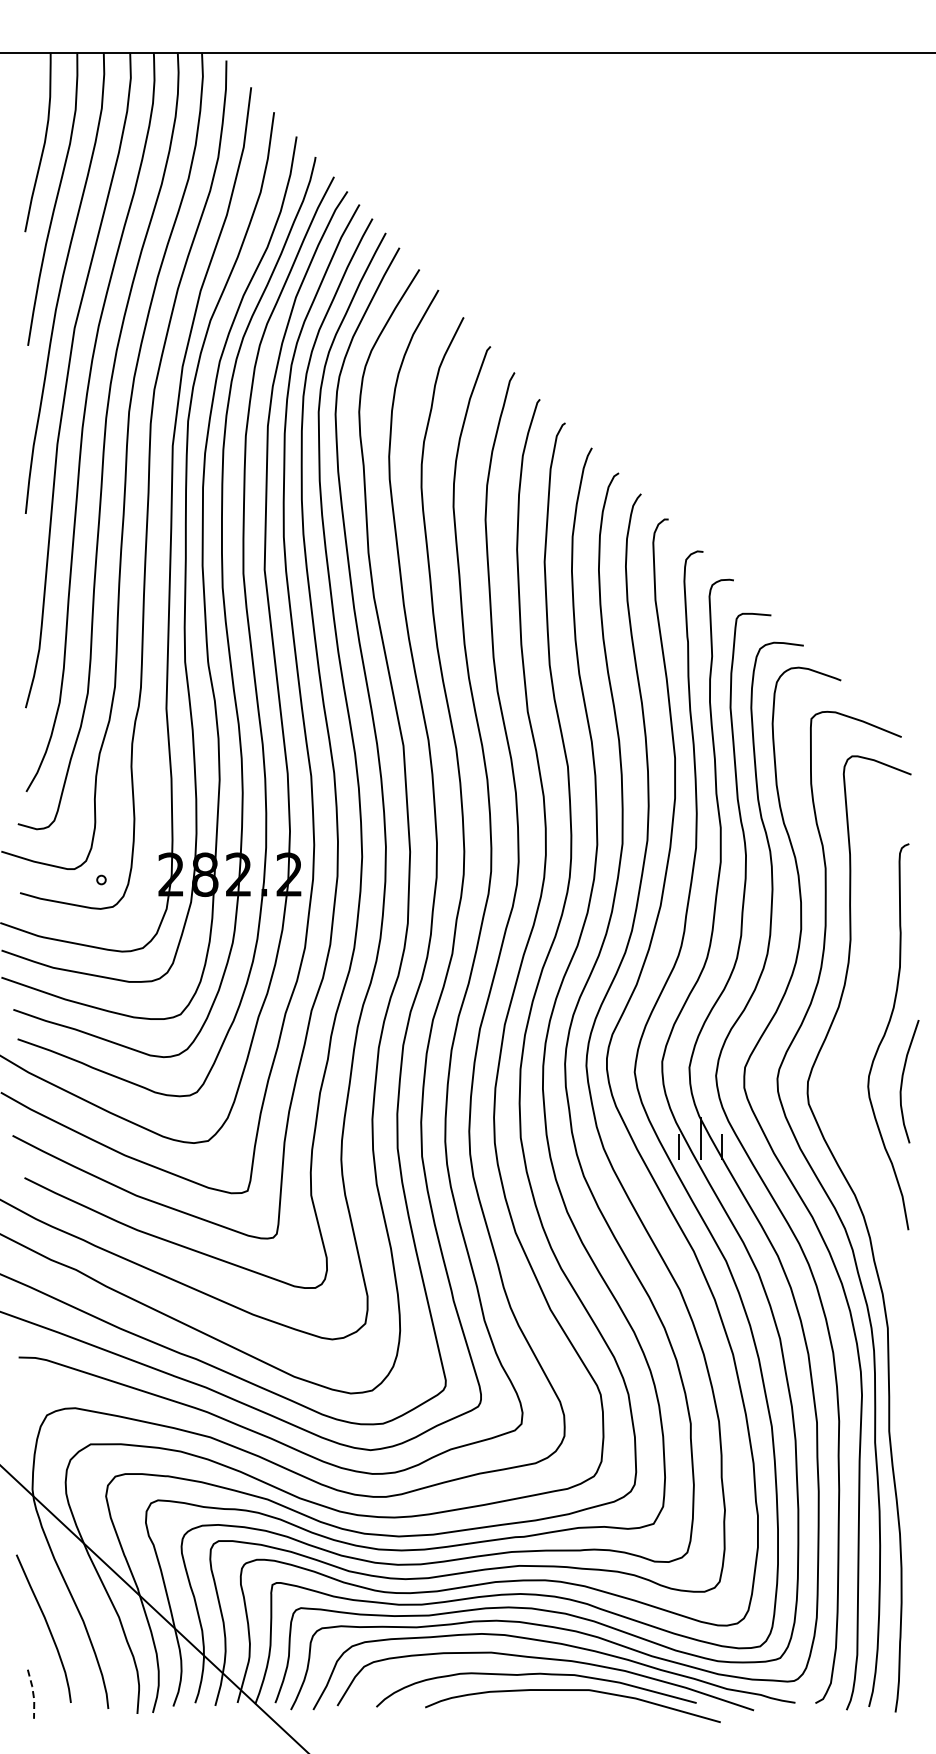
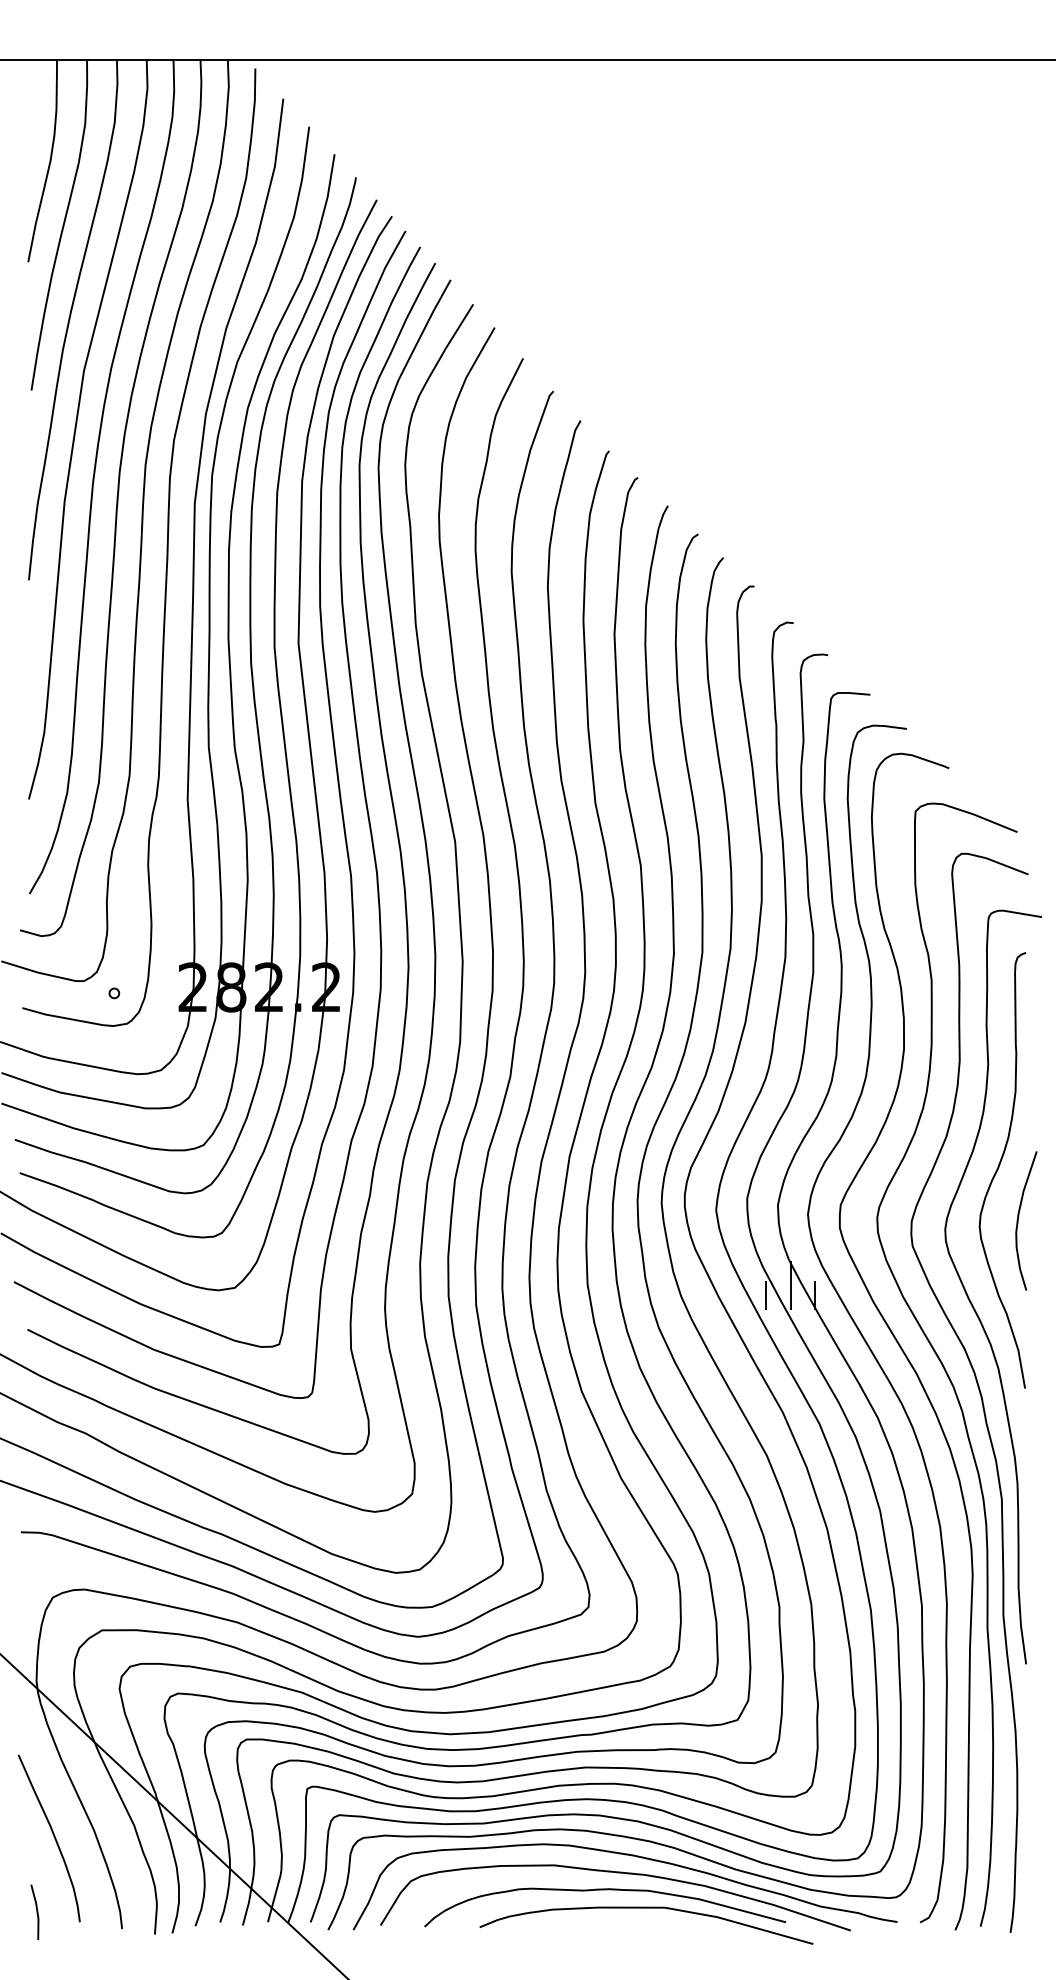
curve: (858, 1147) -> (968, 1295), added
line: (33, 1694) -> (37, 1912), dashed -> solid

